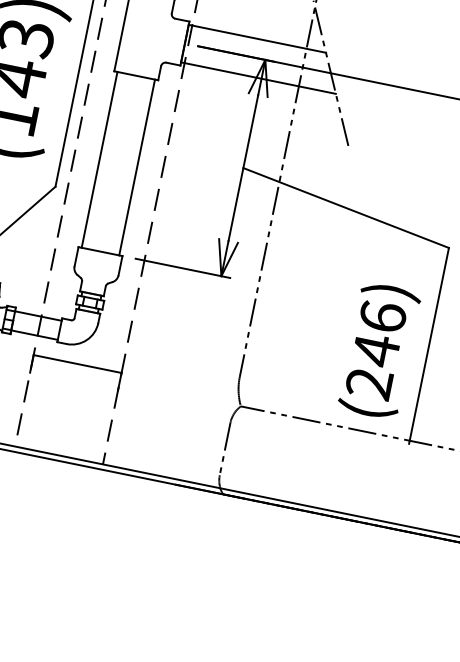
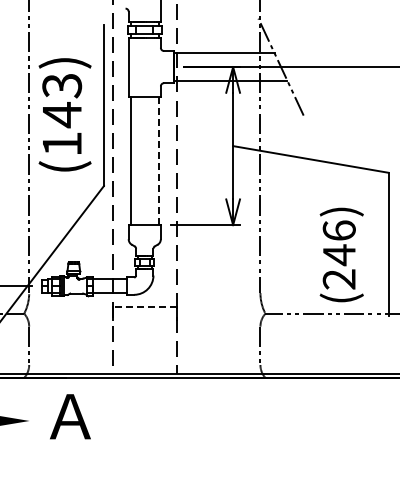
line: (136, 168) -> (158, 161), solid -> dashed
text: (379, 350) -> (341, 254), moved
line: (77, 364) -> (144, 307), solid -> dashed

